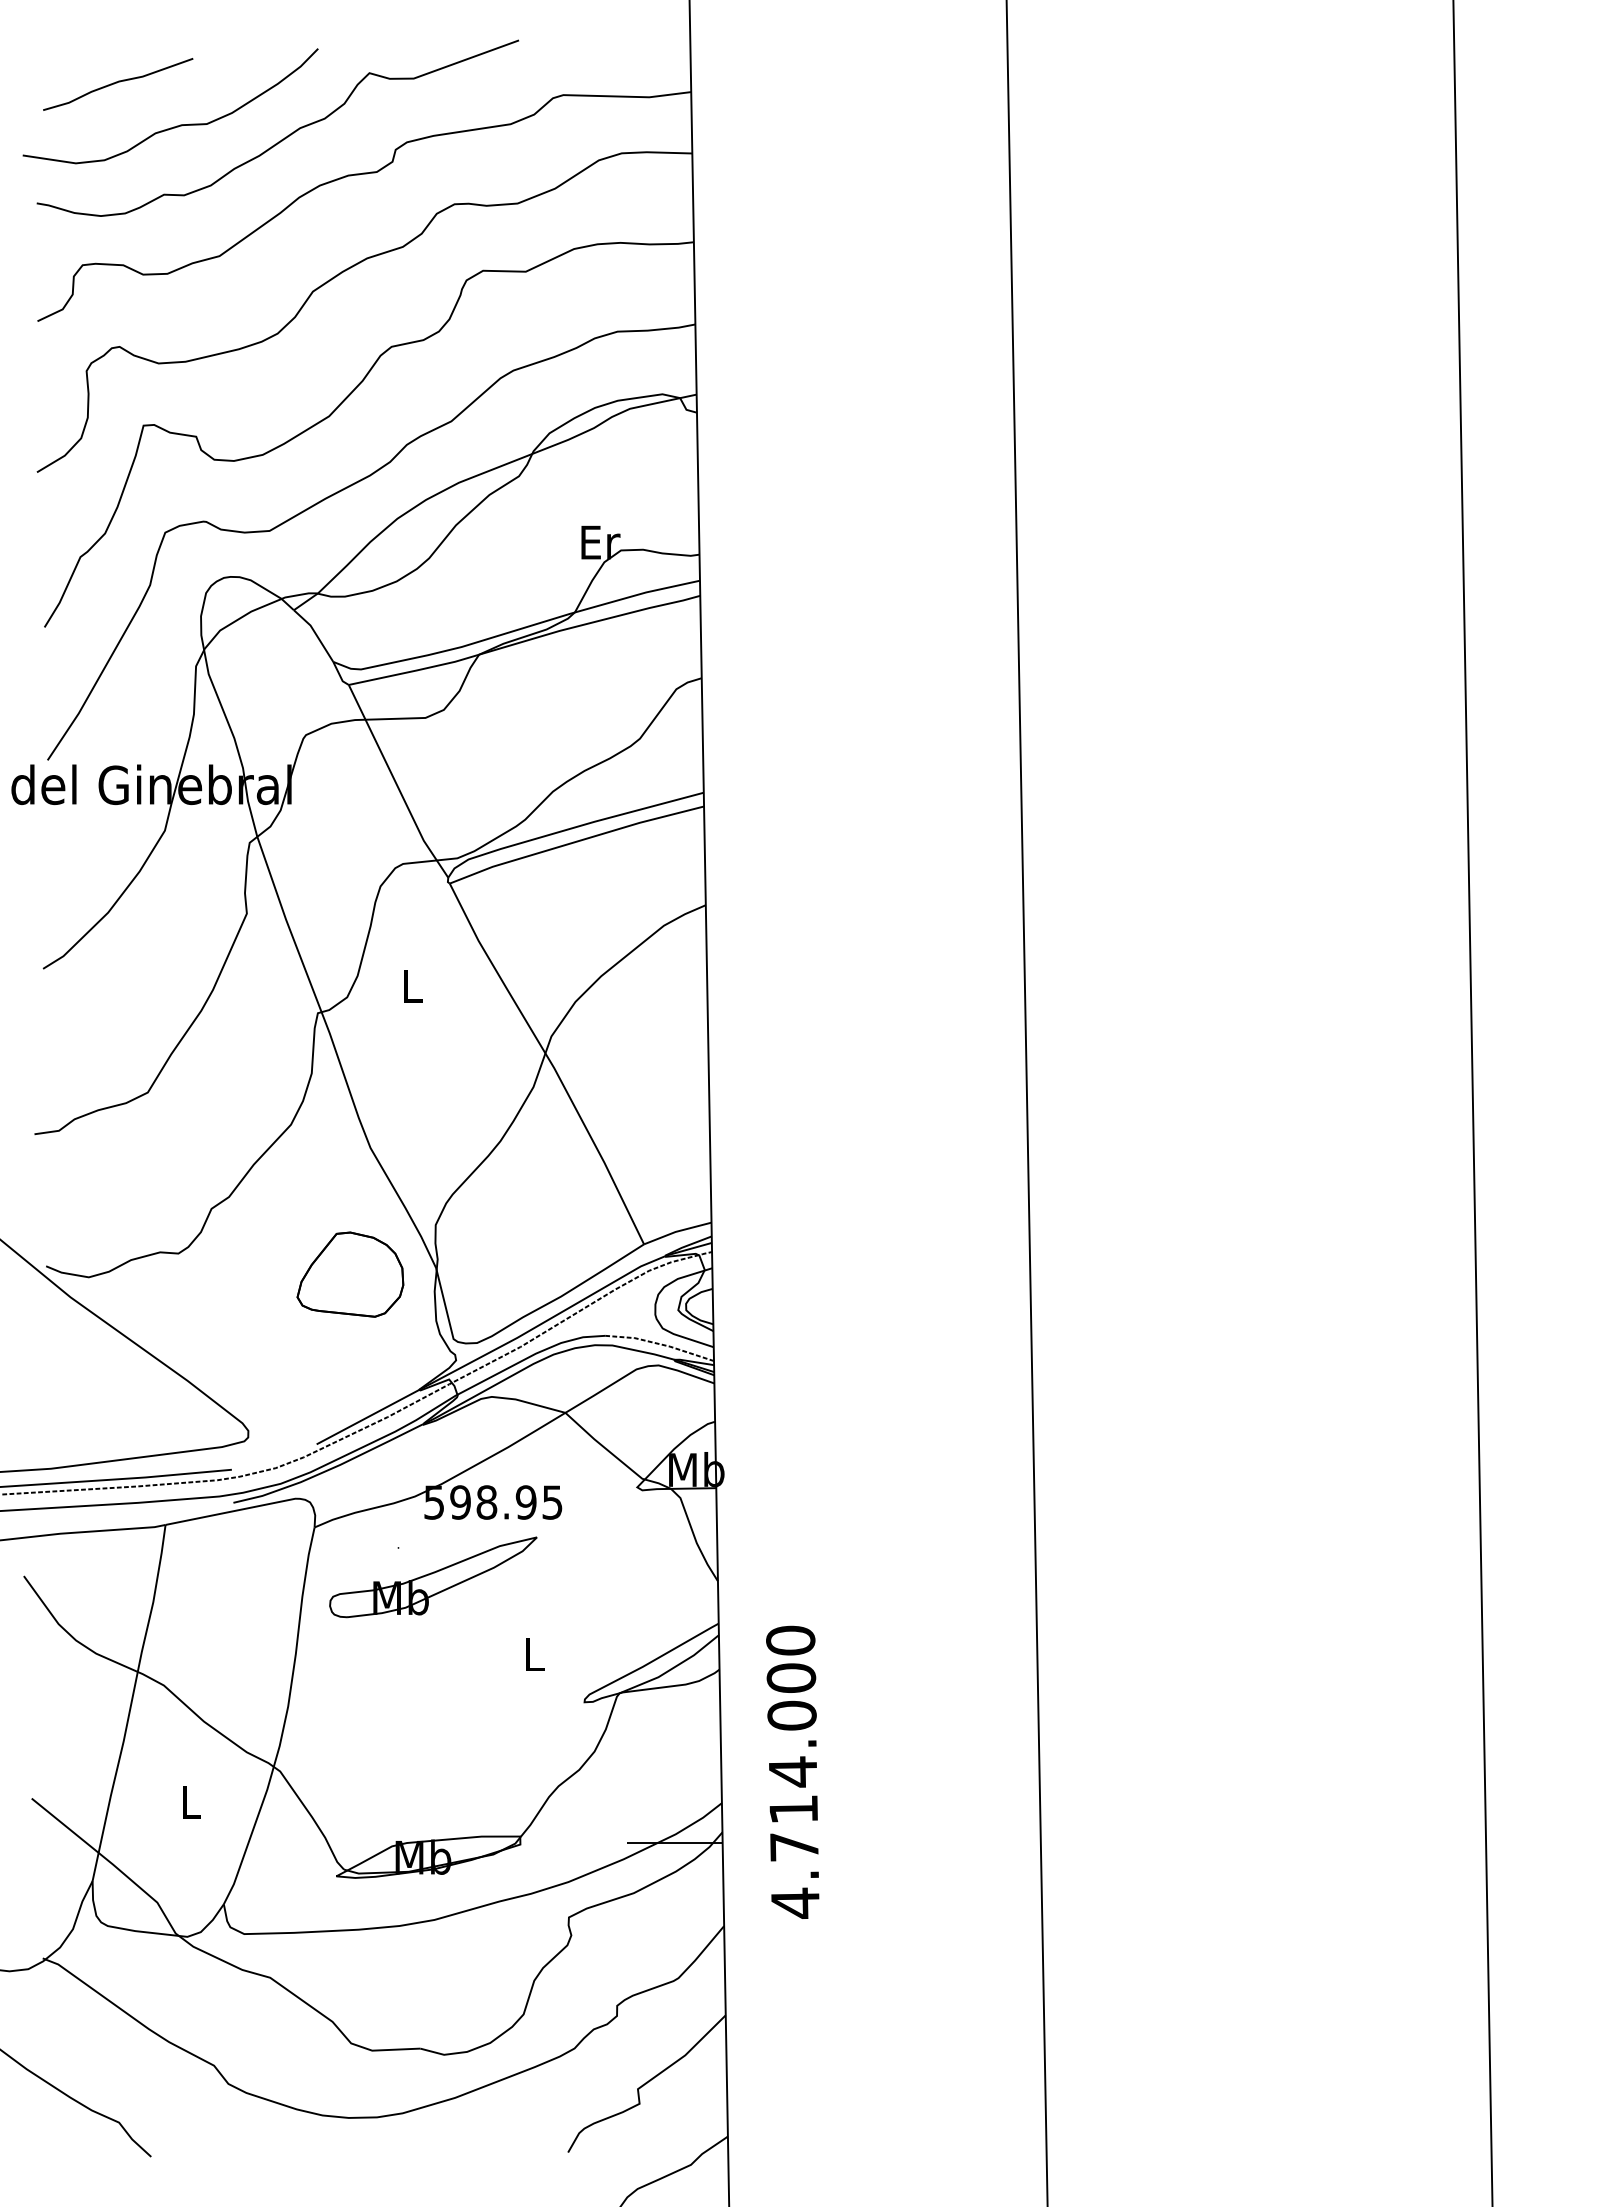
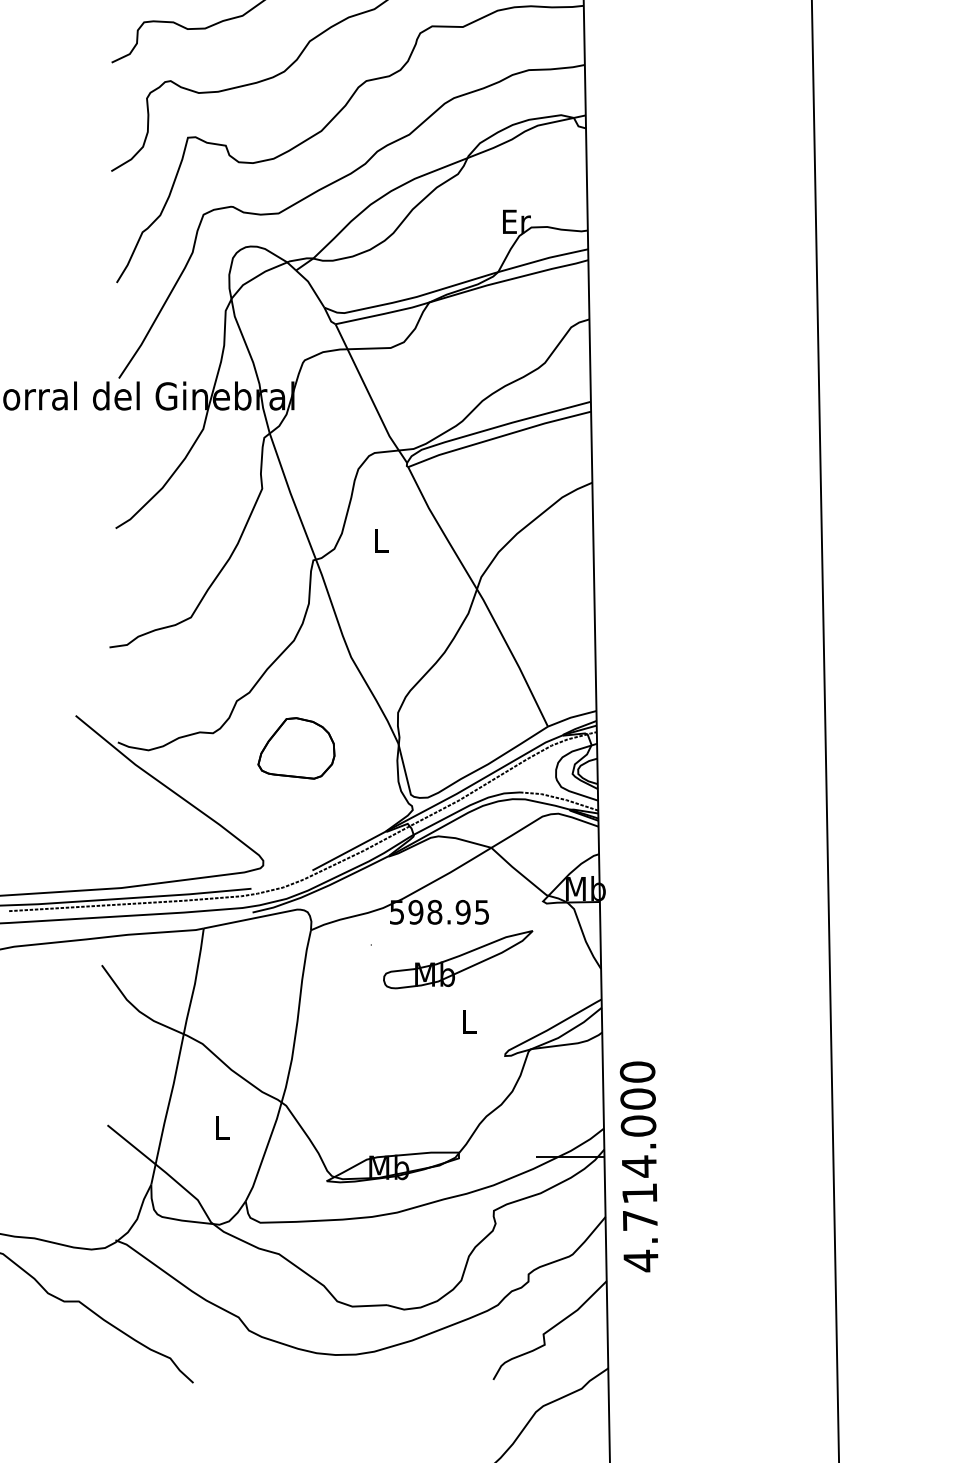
part: (350, 1274) -> (296, 748), moved
part: (433, 1577) -> (458, 959), moved
text: (792, 1771) -> (638, 1166), moved

